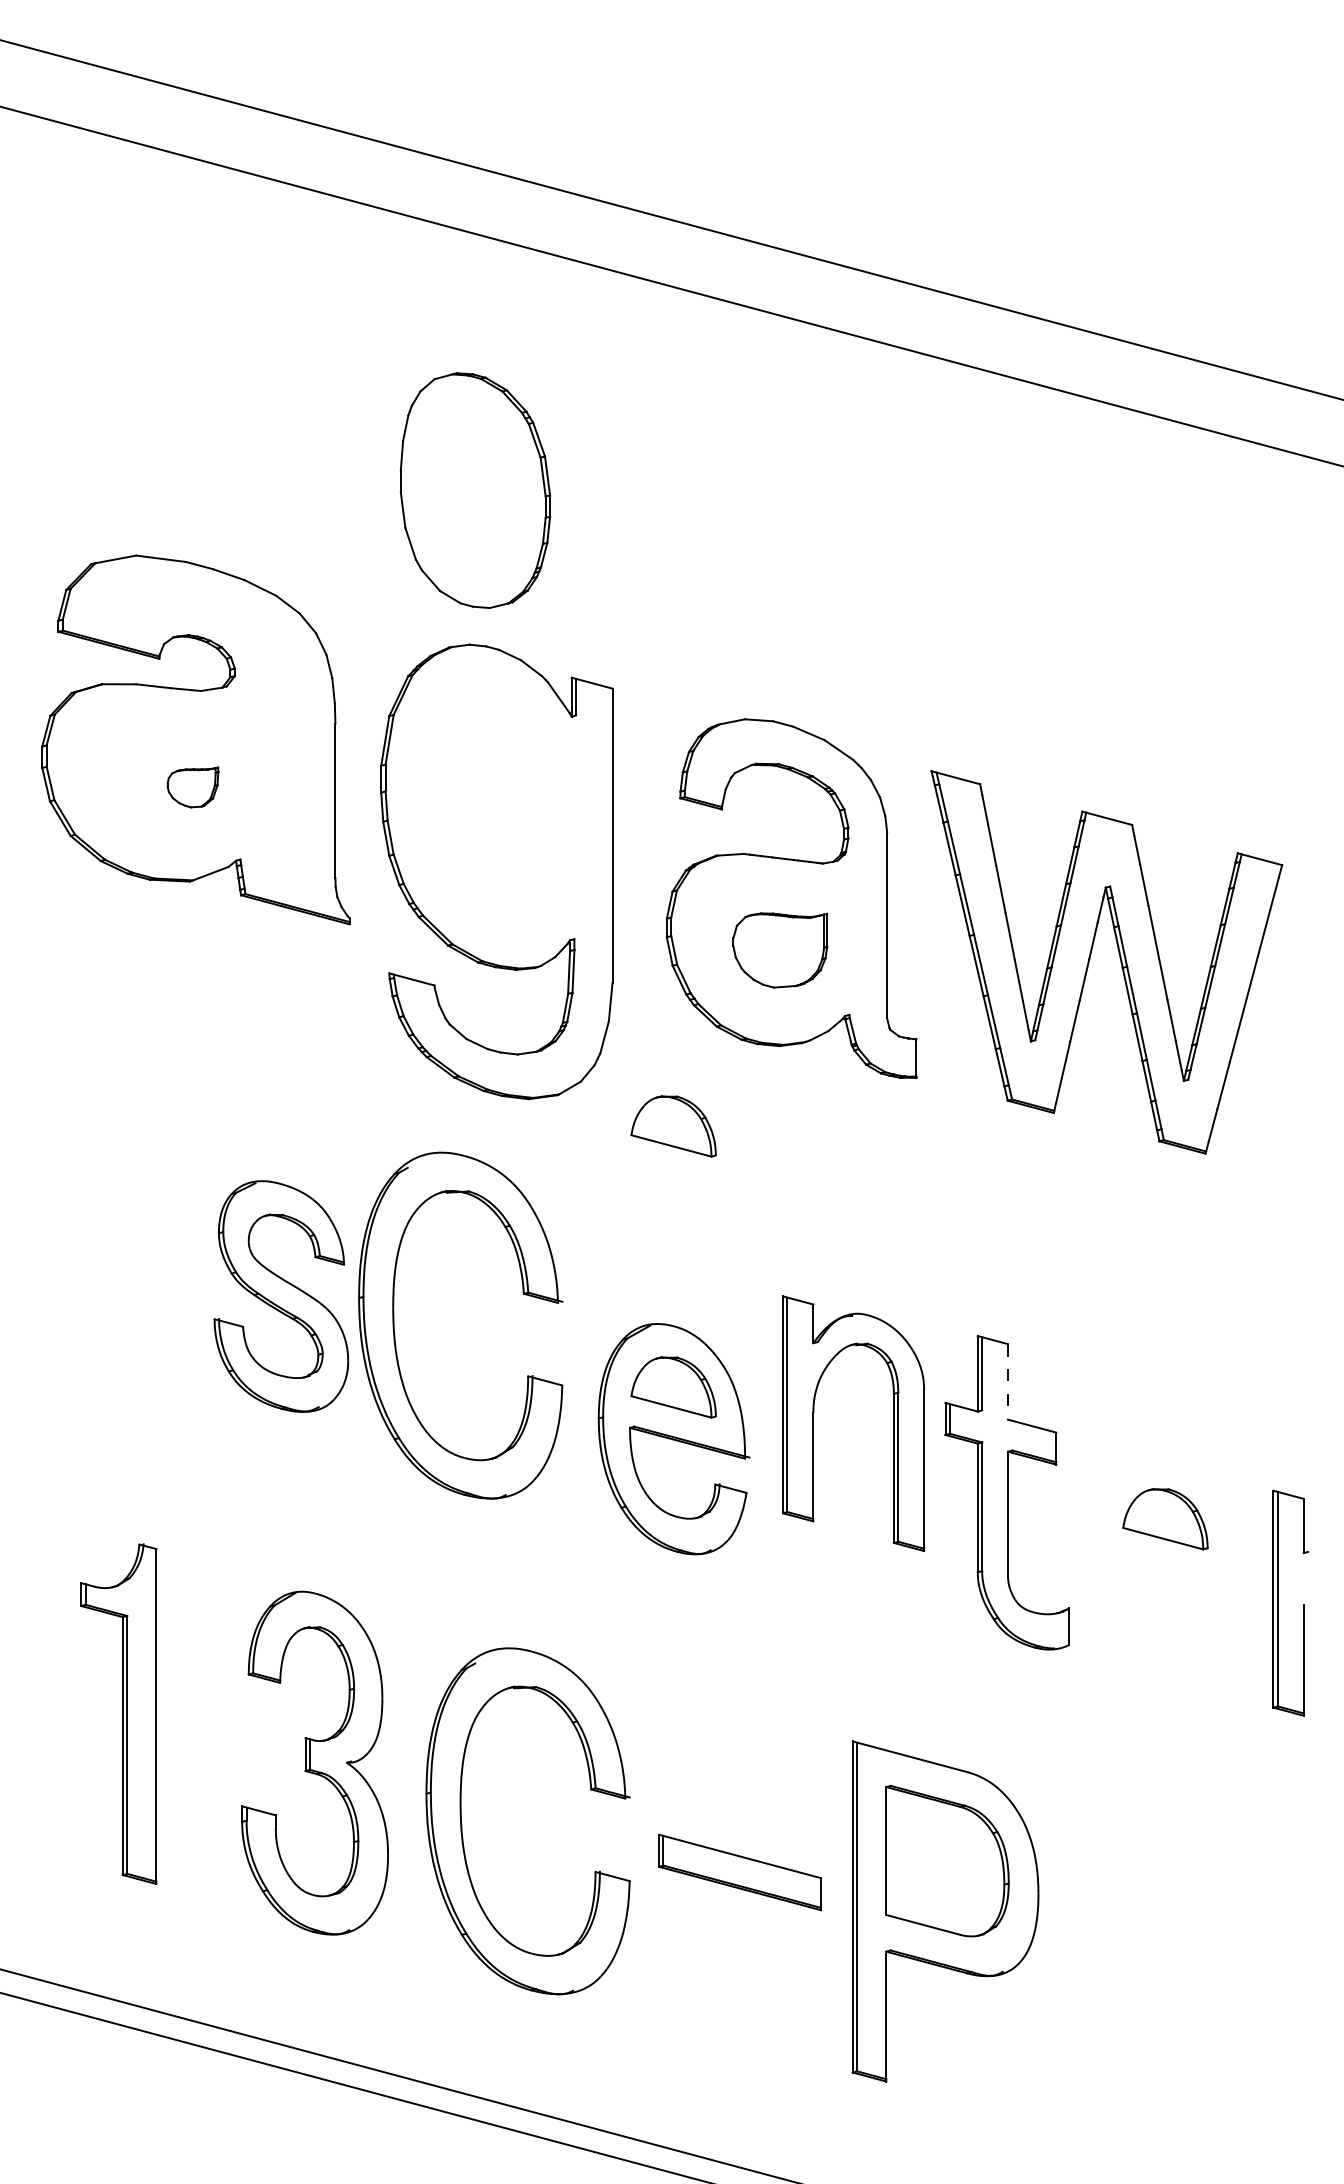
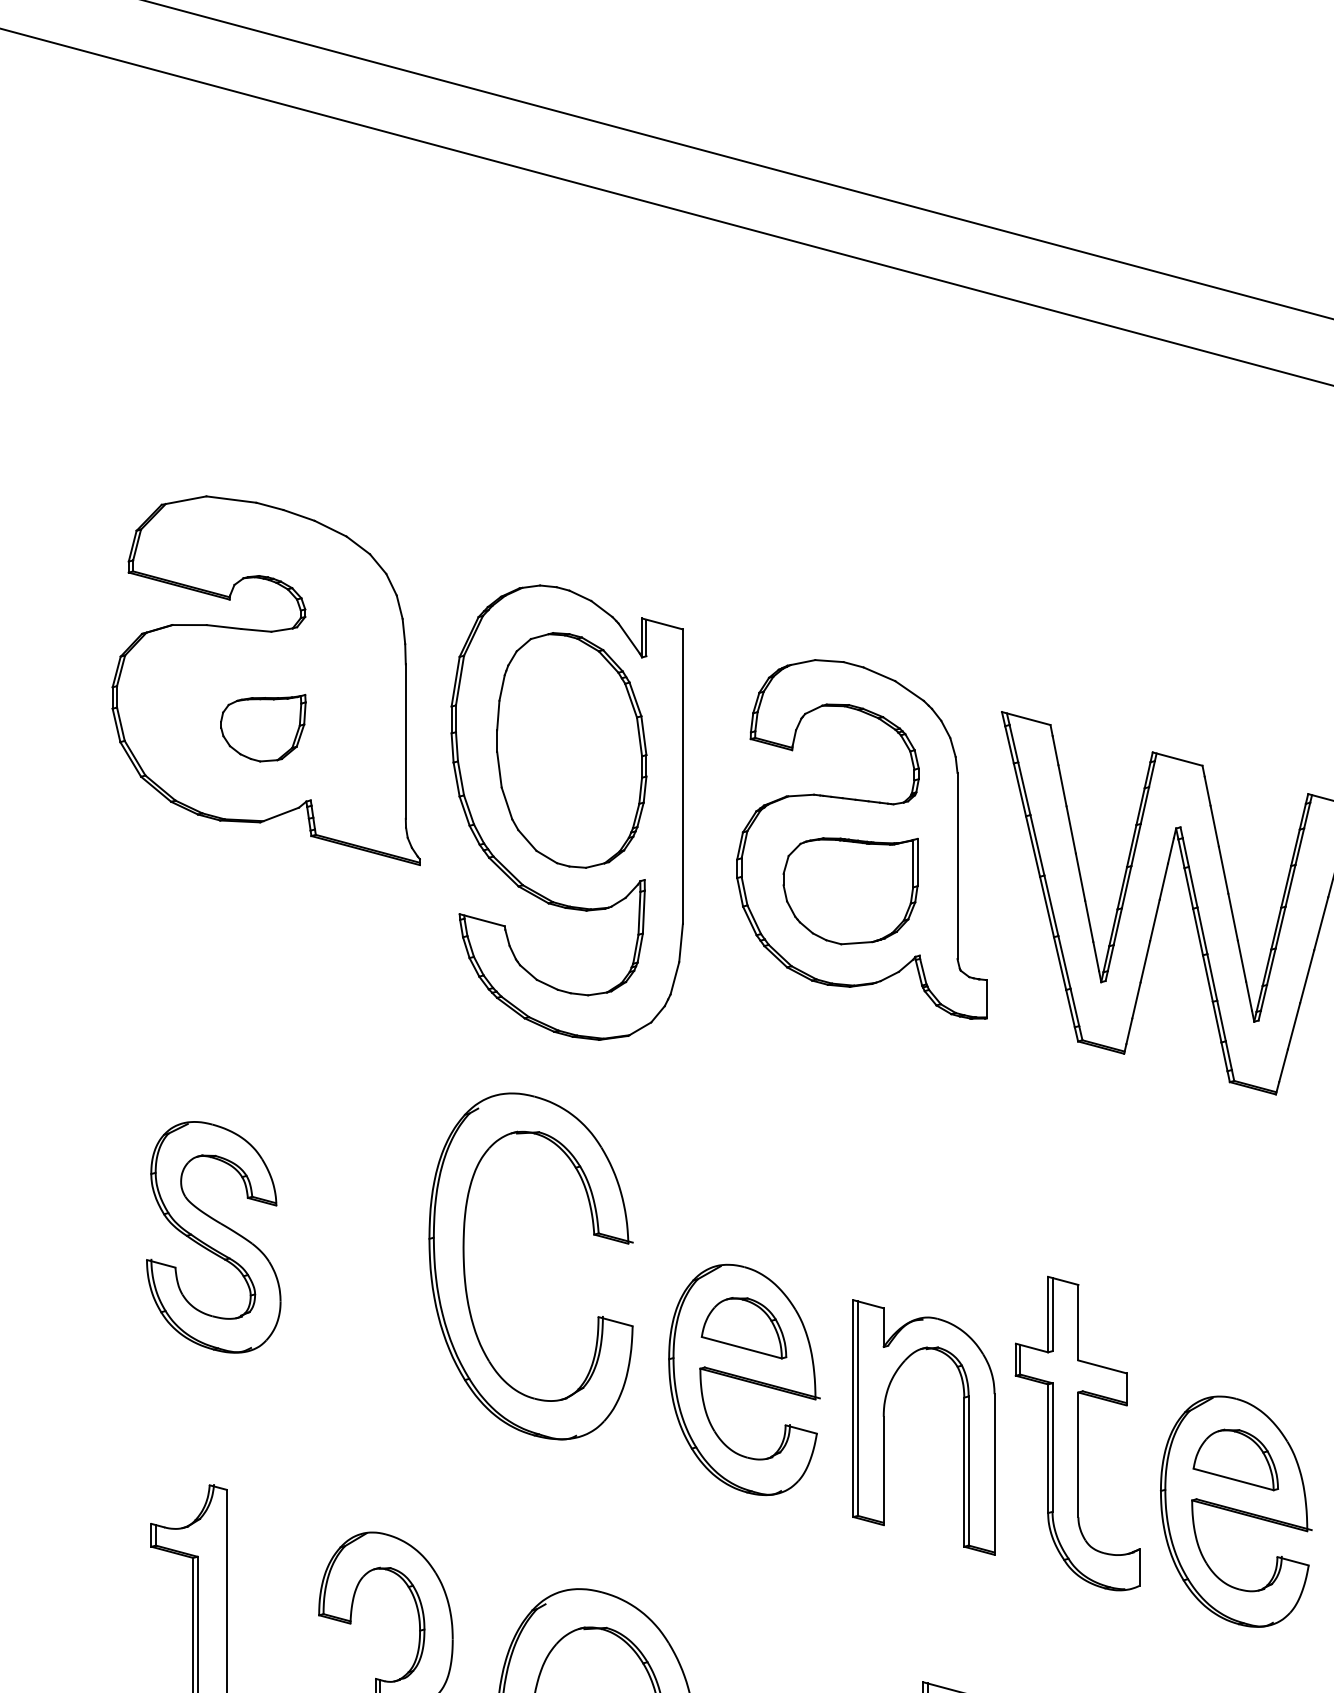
part: (475, 490) -> (571, 750), moved
part: (192, 787) -> (262, 728), size x1.67
part: (780, 950) -> (850, 891), size x1.43
part: (673, 1126) -> (743, 1067), removed
part: (281, 1296) -> (213, 1237), moved
line: (1008, 1381) -> (1078, 1322), dashed -> solid
part: (813, 1423) -> (883, 1427), moved
part: (1165, 1570) -> (1235, 1511), added

